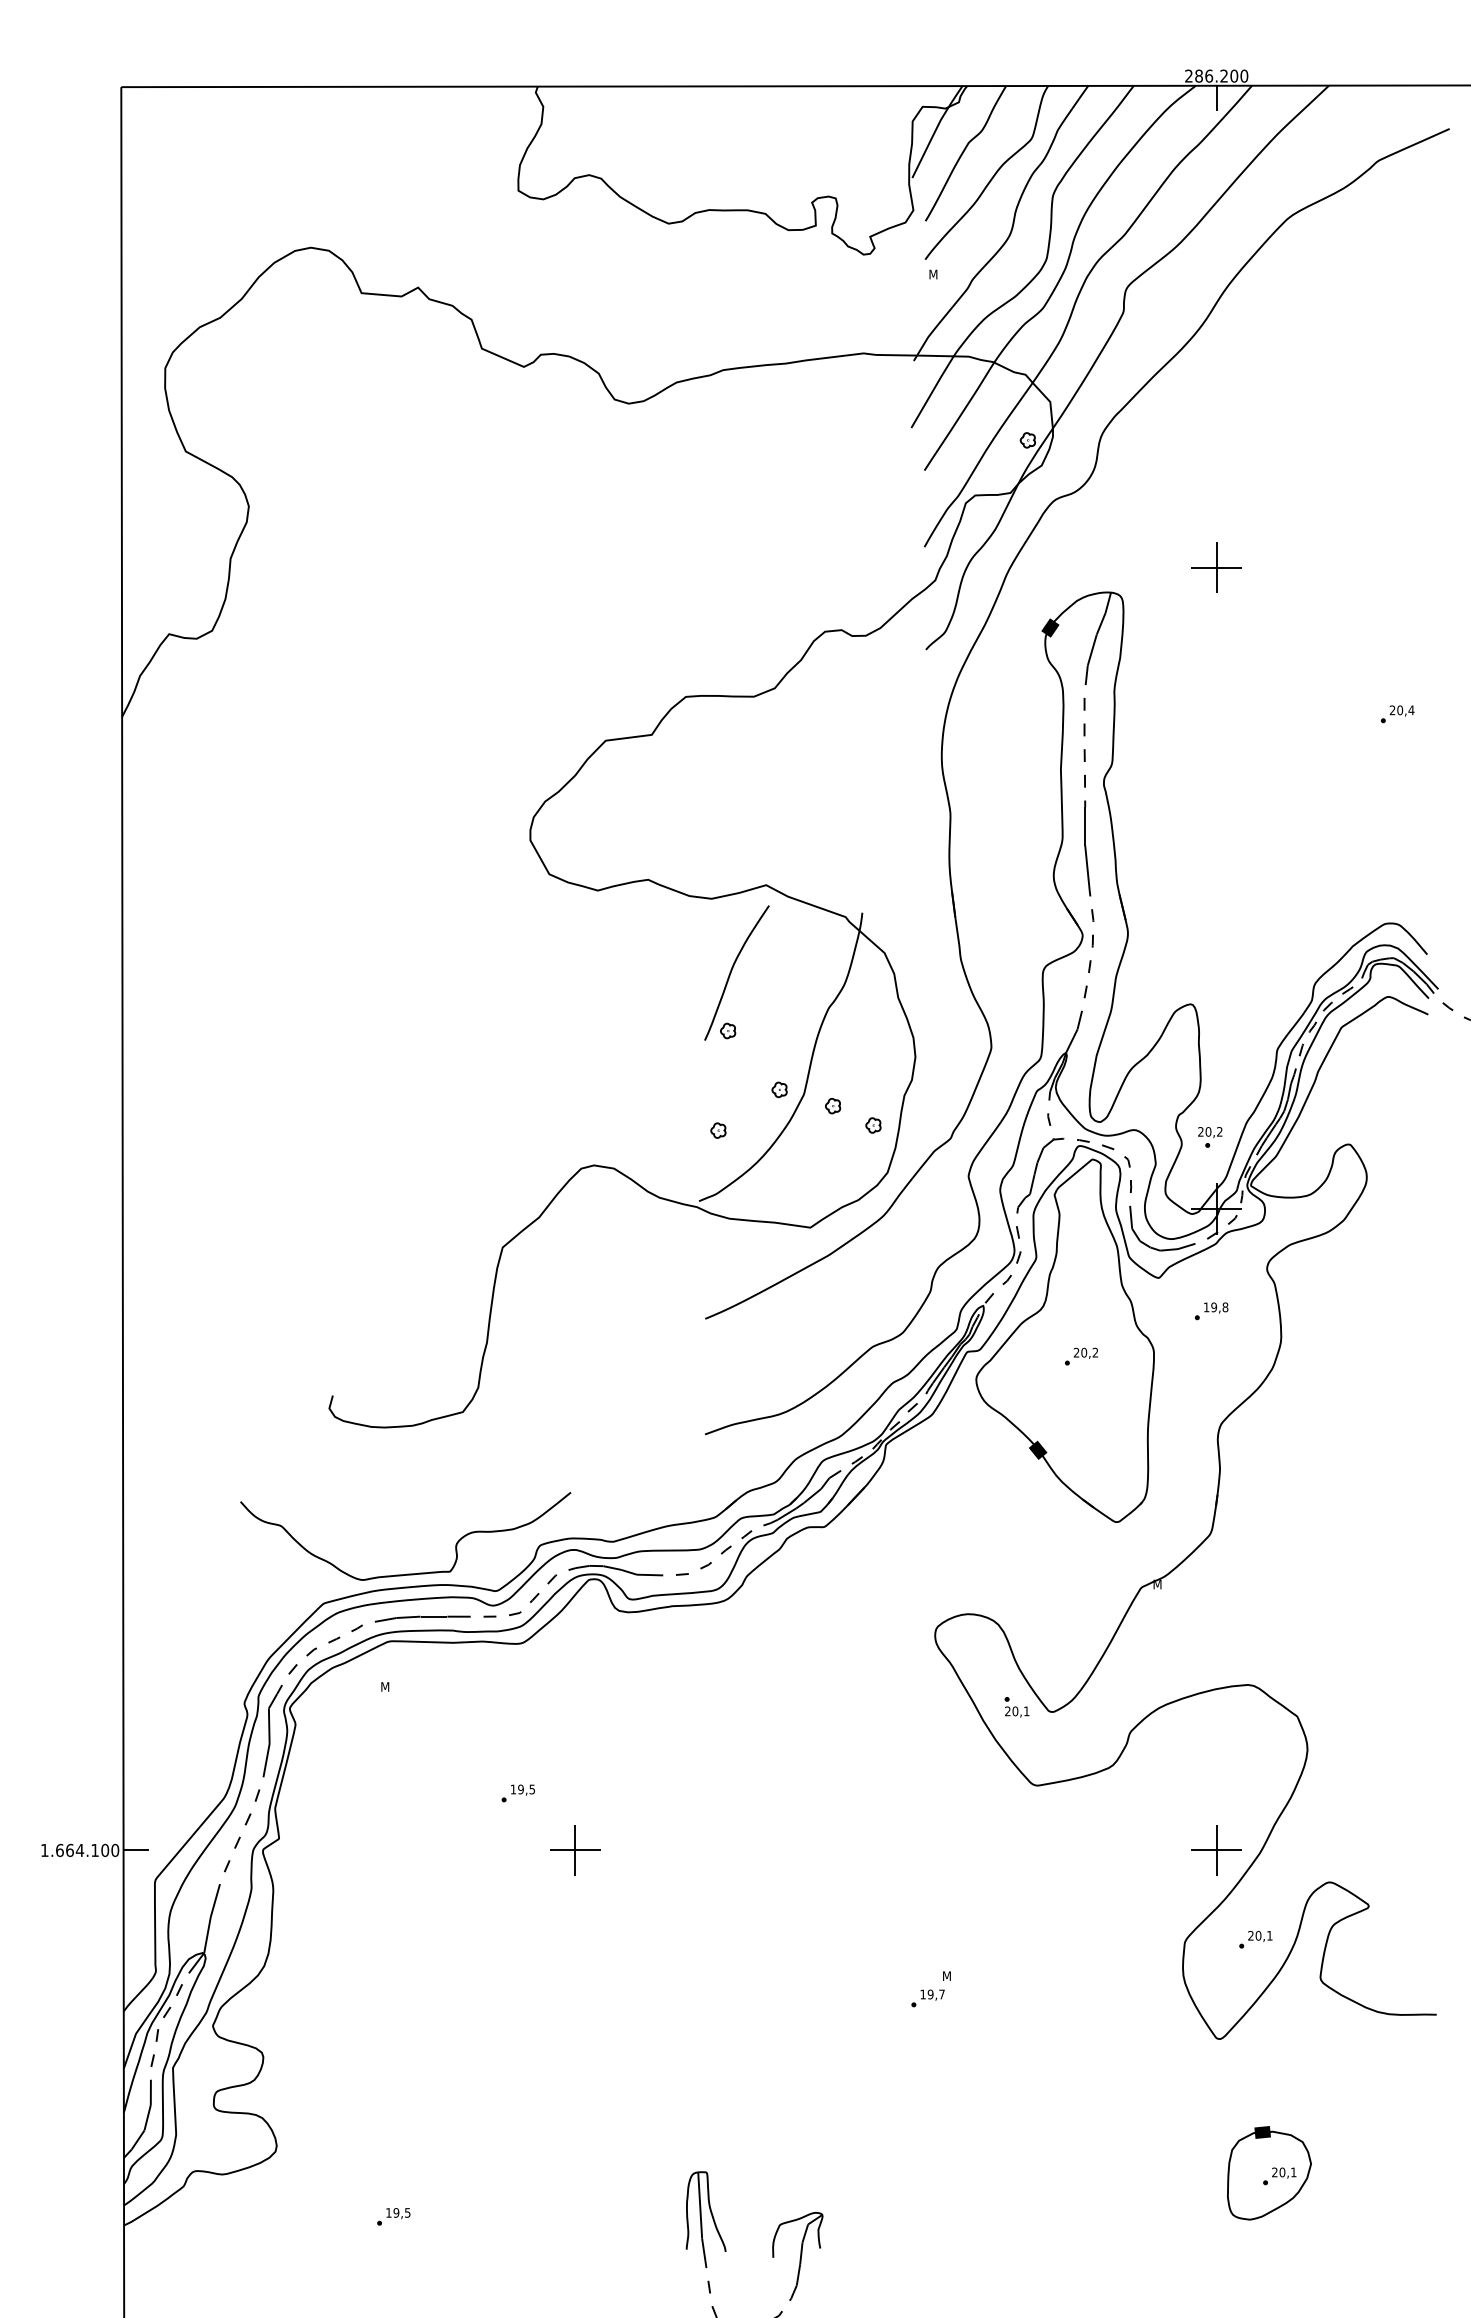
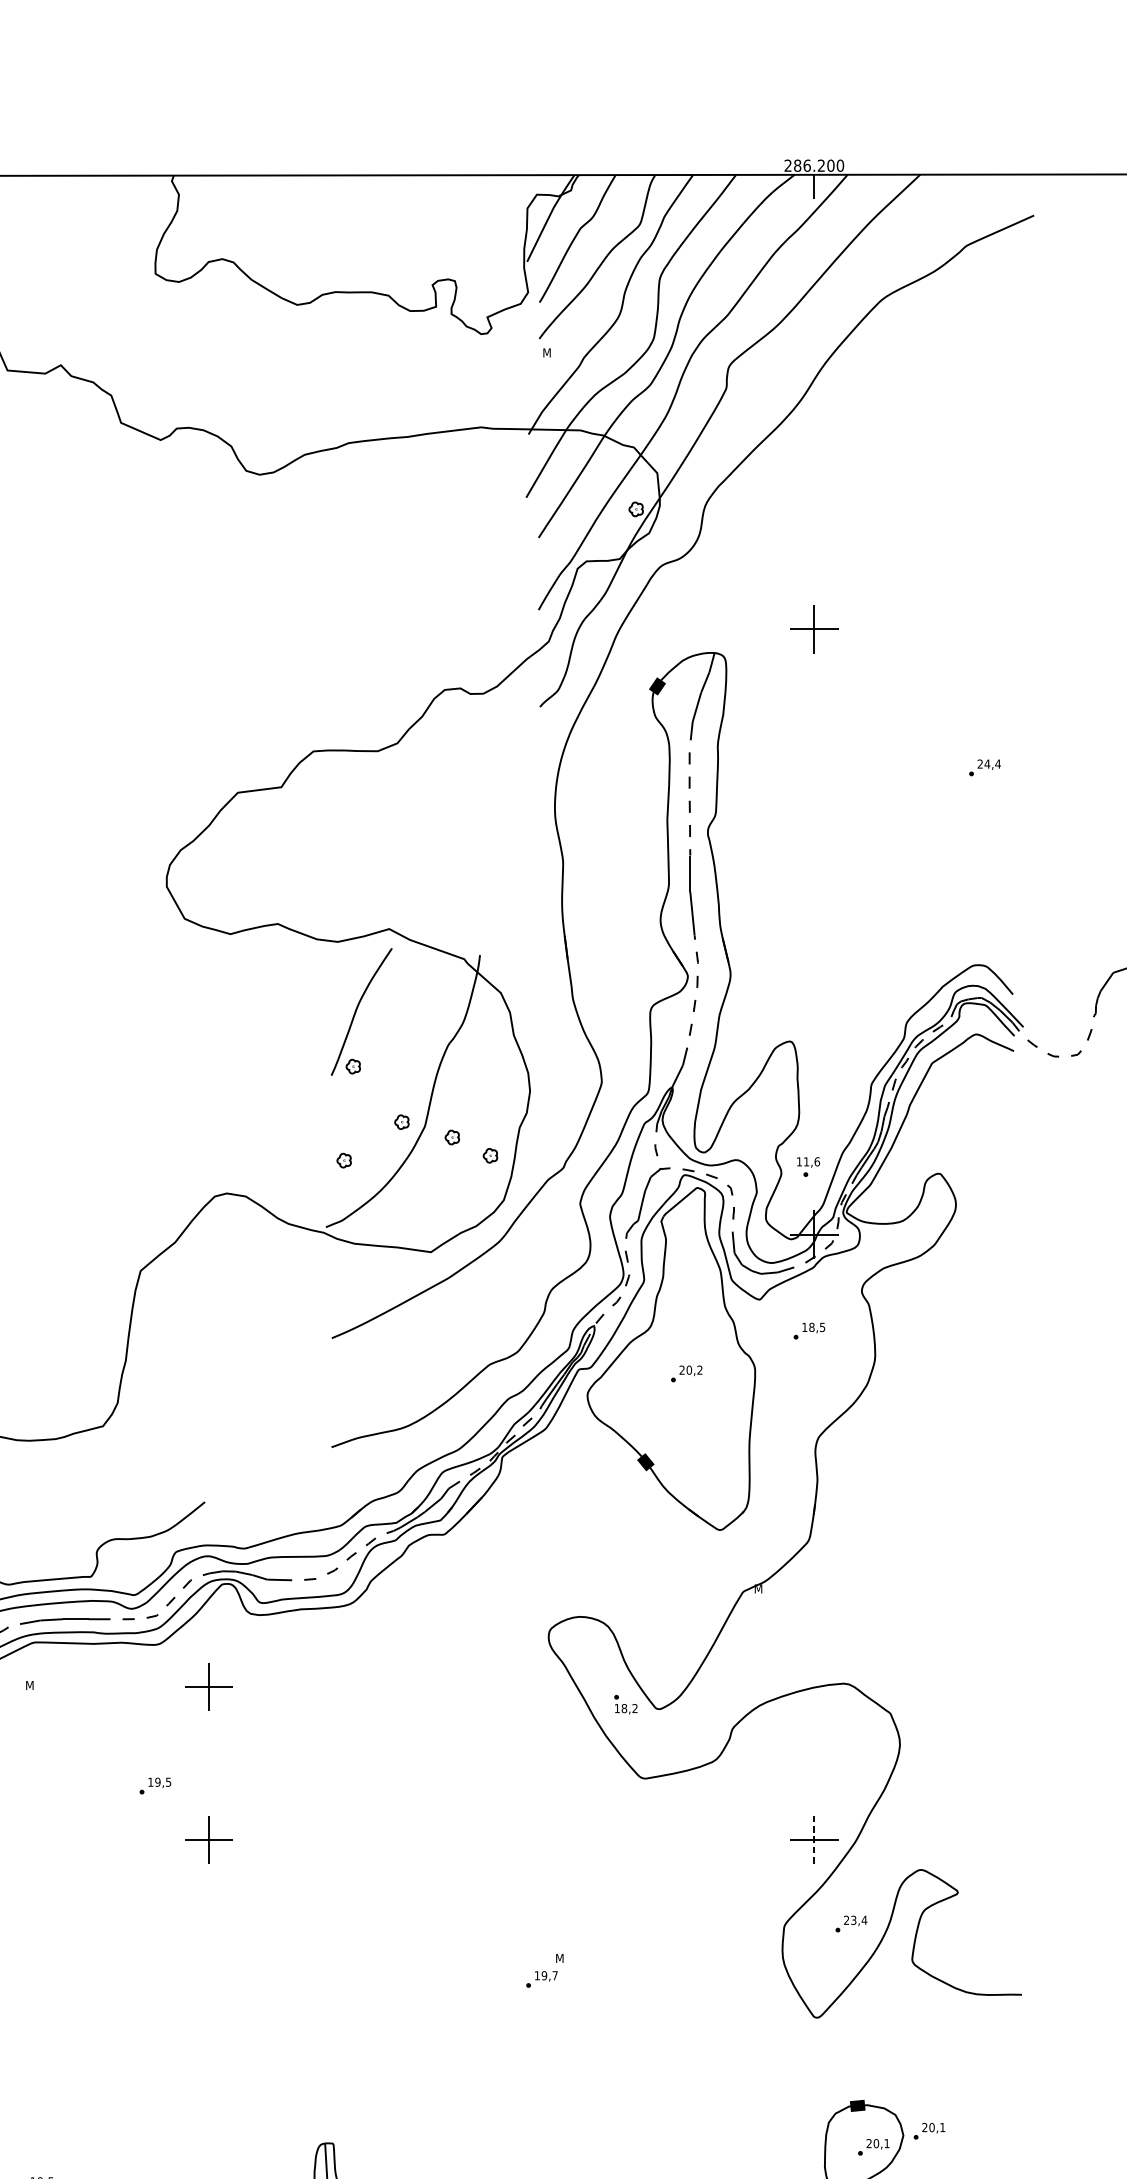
text: (1400, 710) -> (987, 764), 20,4 -> 24,4
text: (1210, 1131) -> (808, 1161), 20,2 -> 11,6
text: (1219, 1307) -> (816, 1327), 19,8 -> 18,5
part: (575, 1688) -> (209, 1686), added
text: (1017, 1711) -> (626, 1708), 20,1 -> 18,2
line: (1216, 1850) -> (814, 1839), solid -> dashed
text: (1263, 1935) -> (858, 1920), 20,1 -> 23,4
part: (1338, 2159) -> (929, 2131), added

